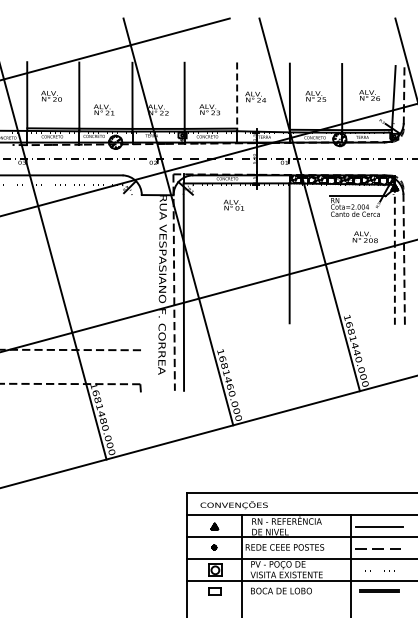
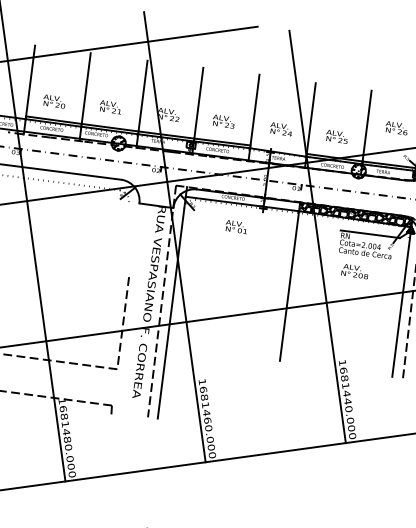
text: (51, 95) -> (54, 100), moved
text: (255, 96) -> (281, 128), moved
text: (315, 96) -> (336, 136), moved
line: (237, 97) -> (255, 112), dashed -> solid
text: (364, 236) -> (354, 270), moved
line: (394, 254) -> (401, 301), dashed -> solid
line: (140, 307) -> (122, 323), added

